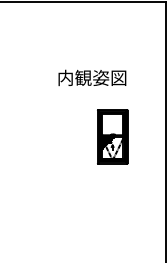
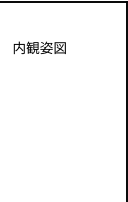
text: (91, 77) -> (39, 47), moved
part: (112, 137) -> (86, 105), removed

